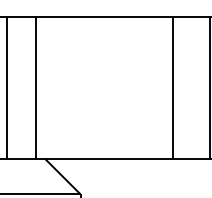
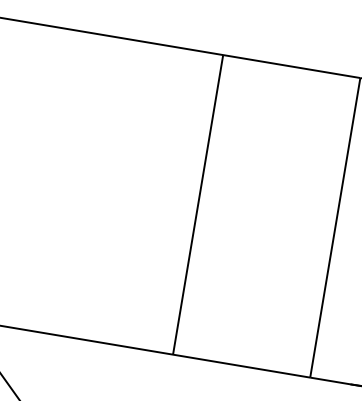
line: (173, 87) -> (199, 204), moved

